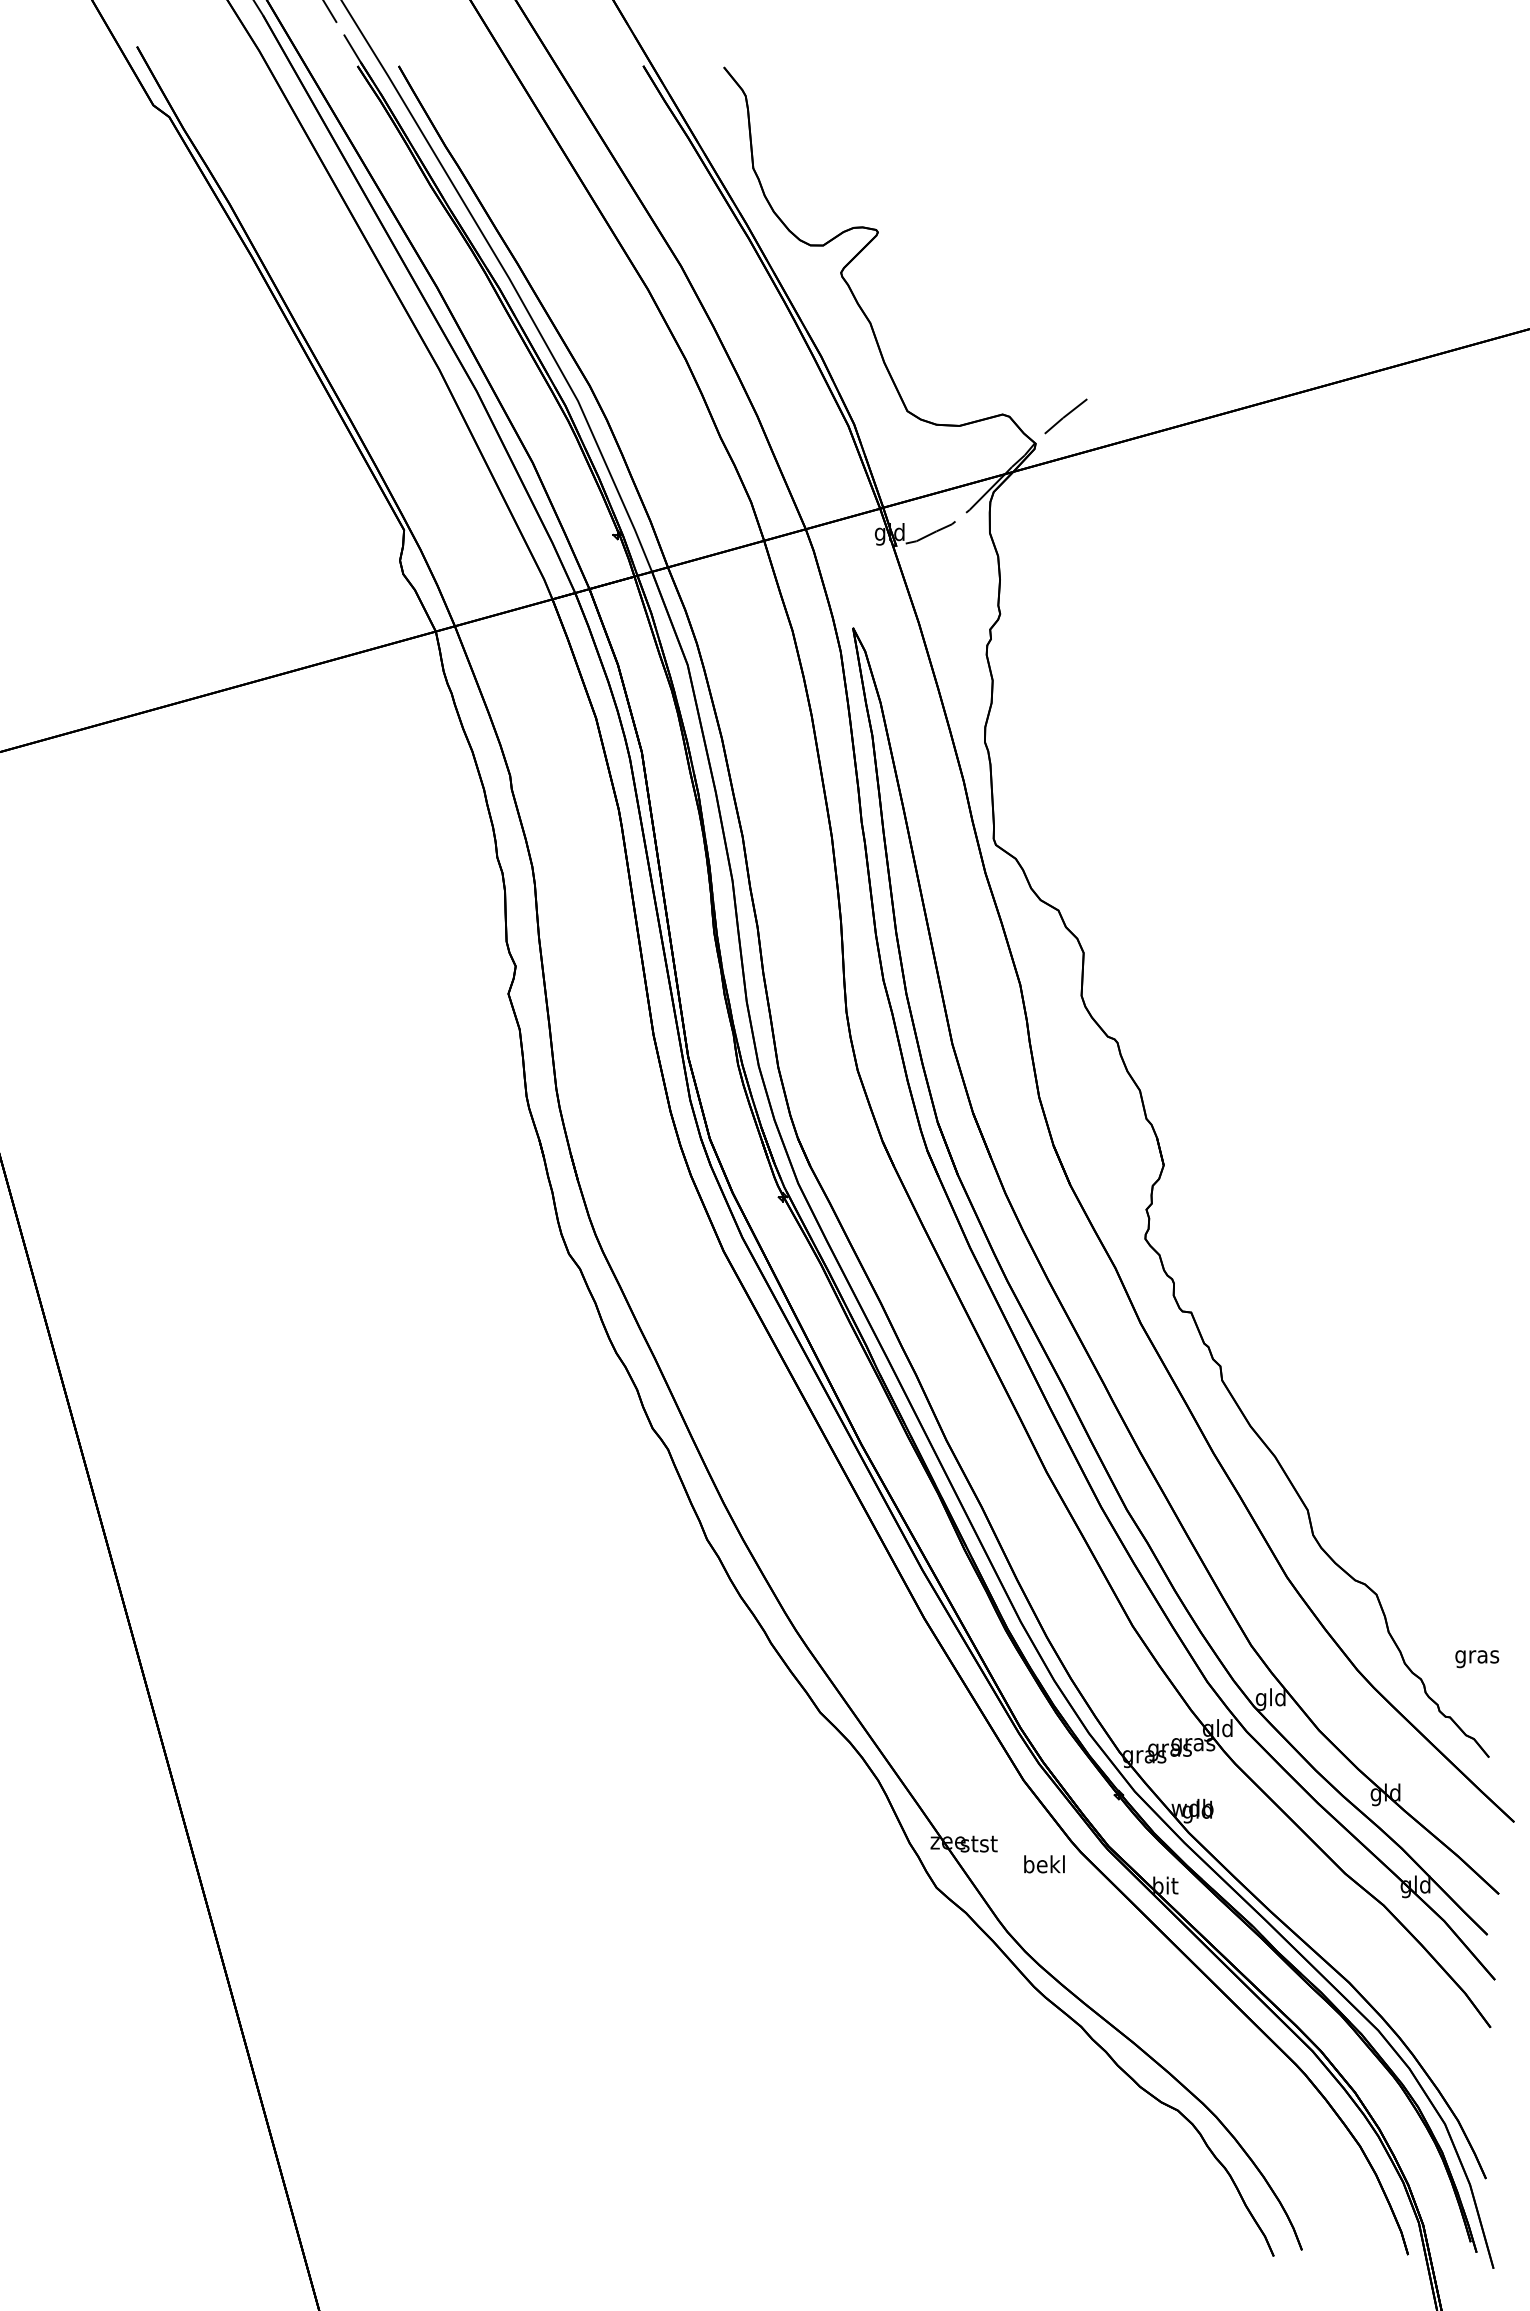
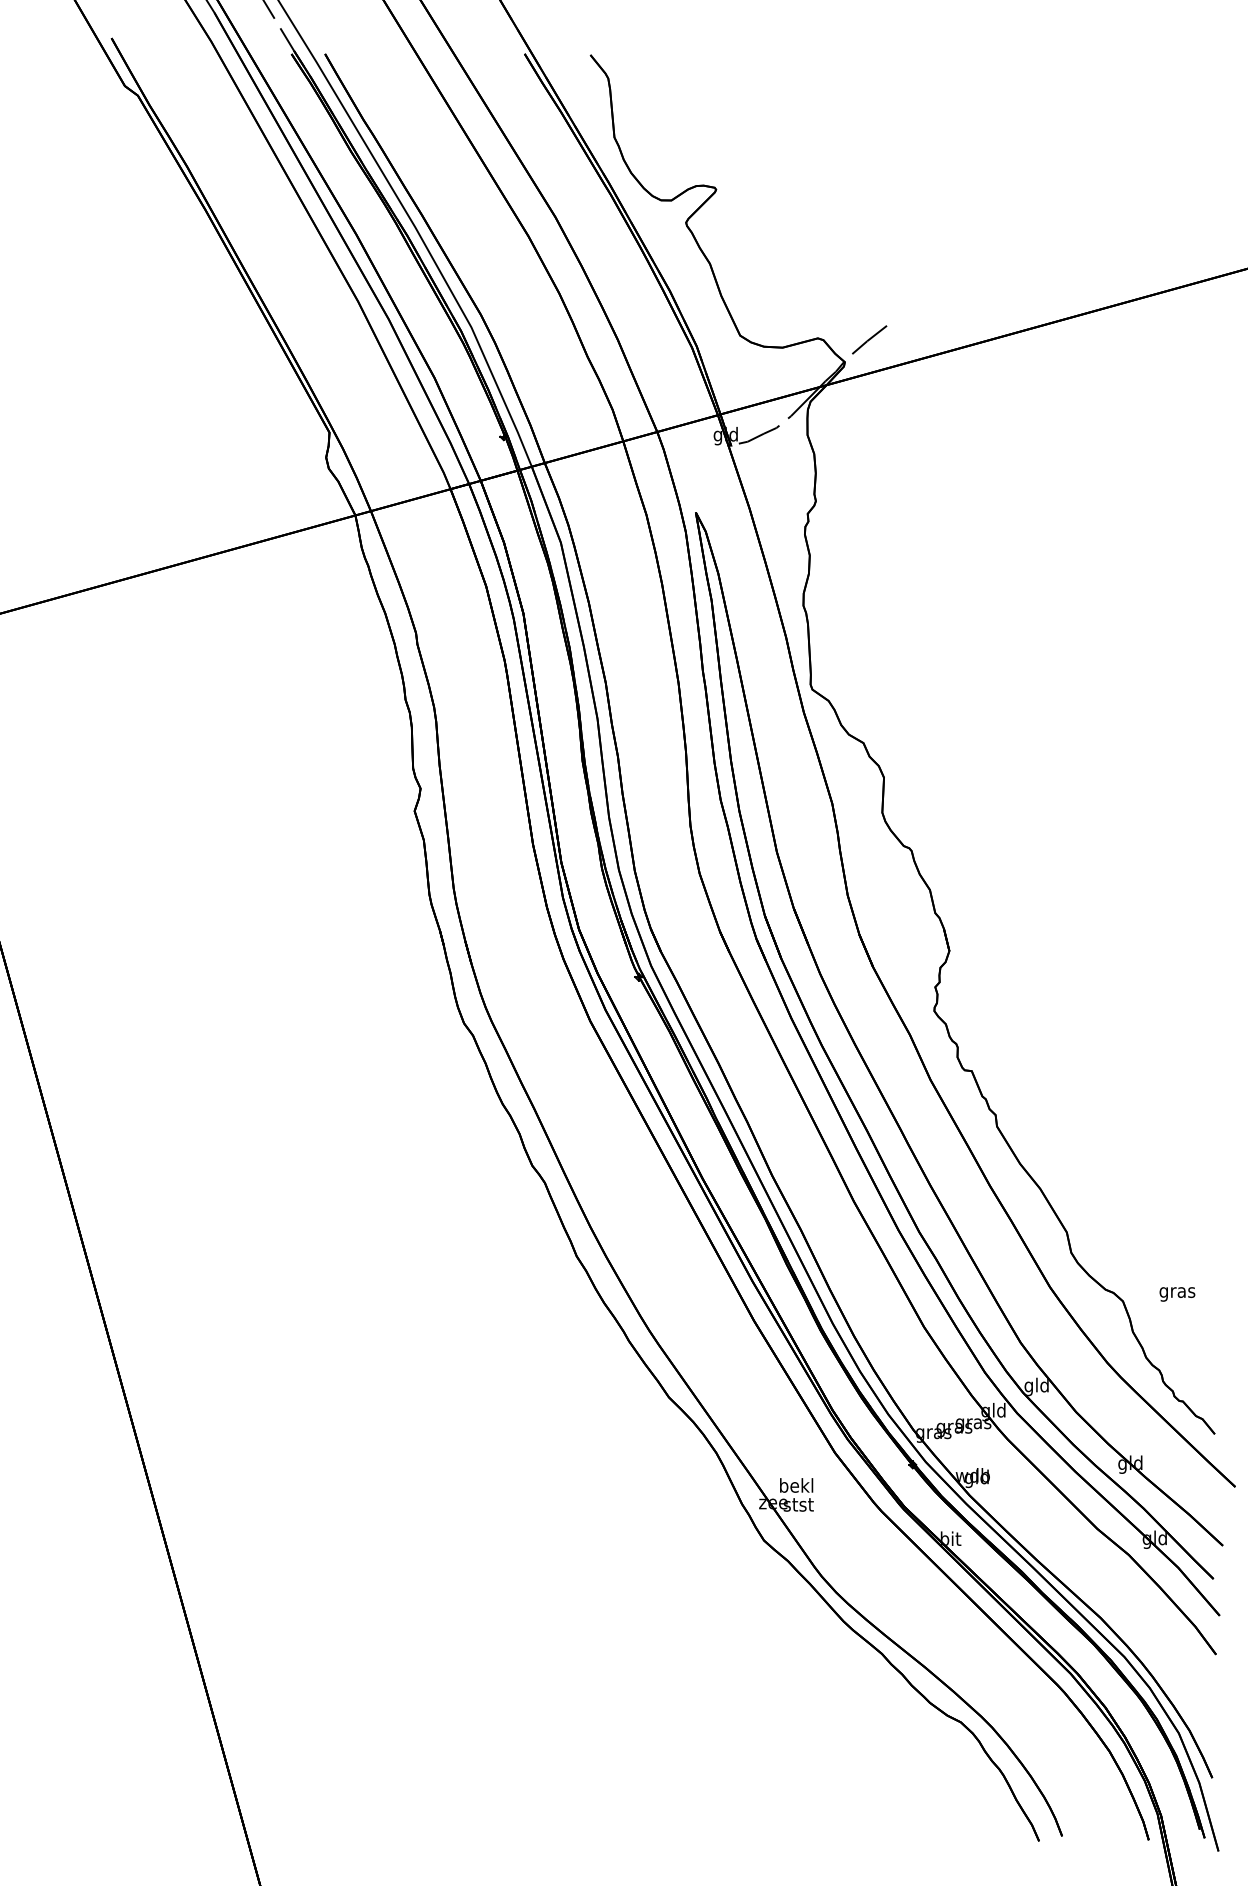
text: (1477, 1659) -> (1177, 1294), moved
text: (1044, 1864) -> (796, 1485), moved

